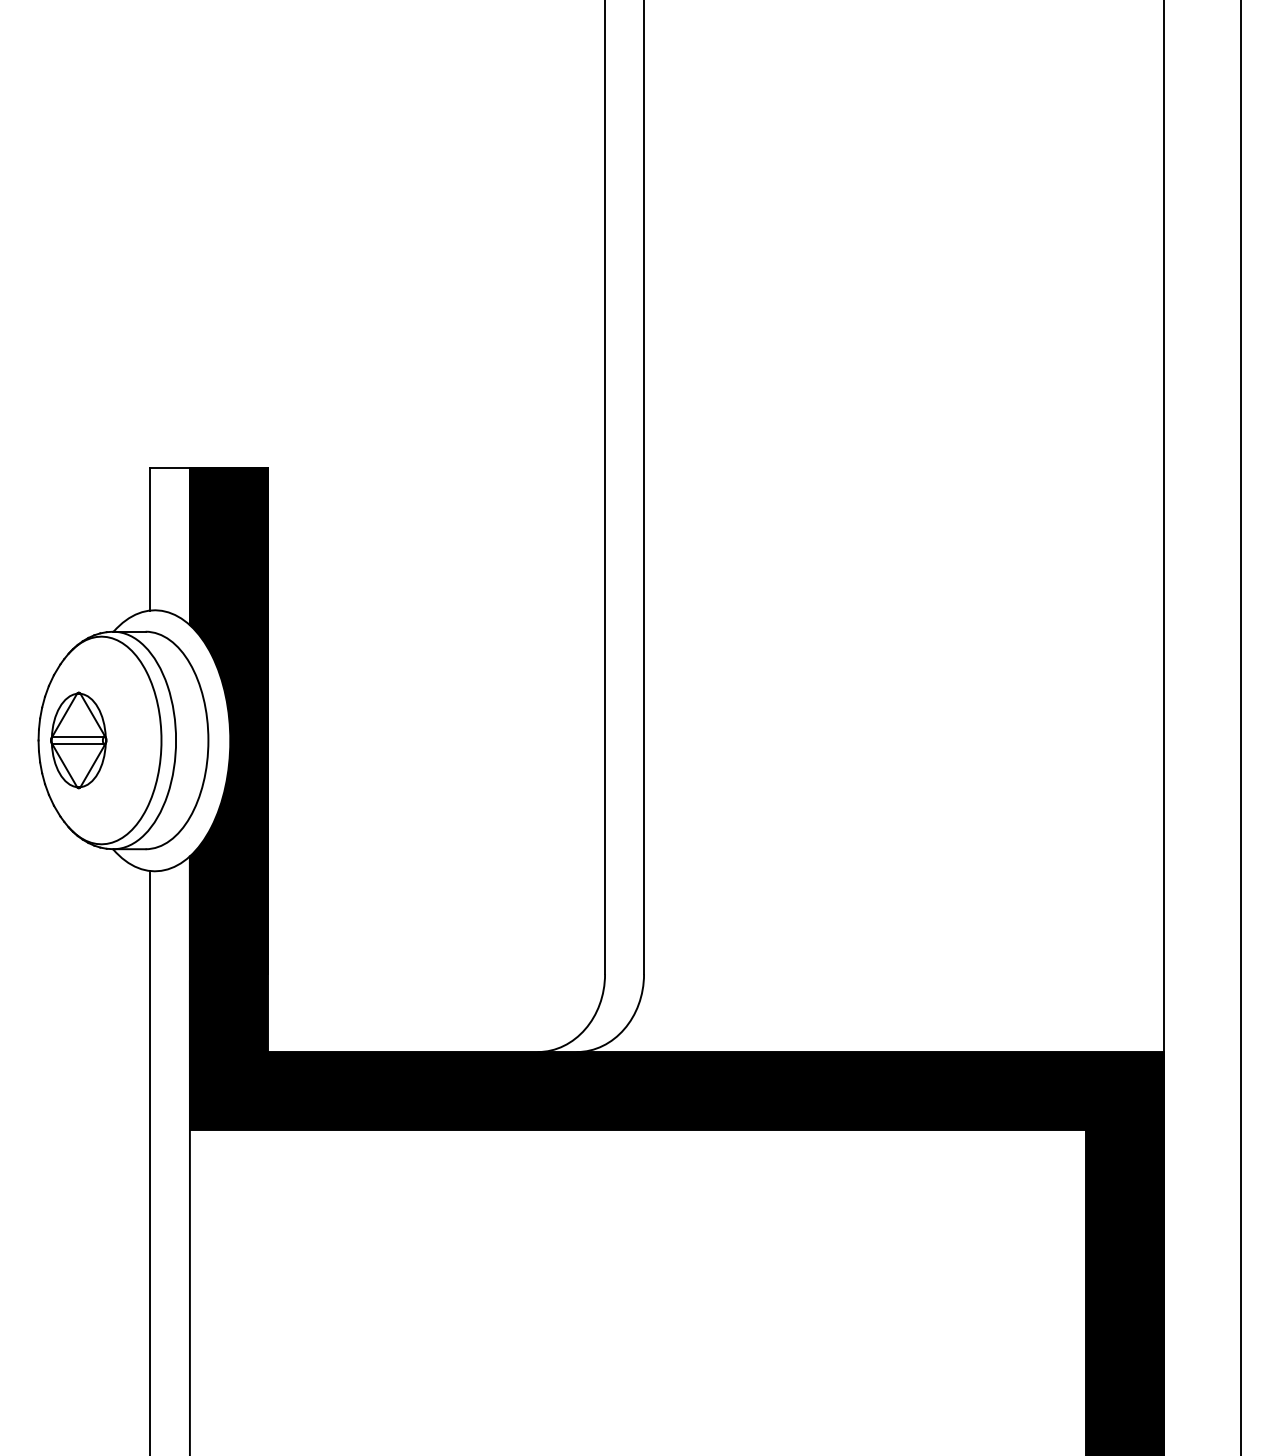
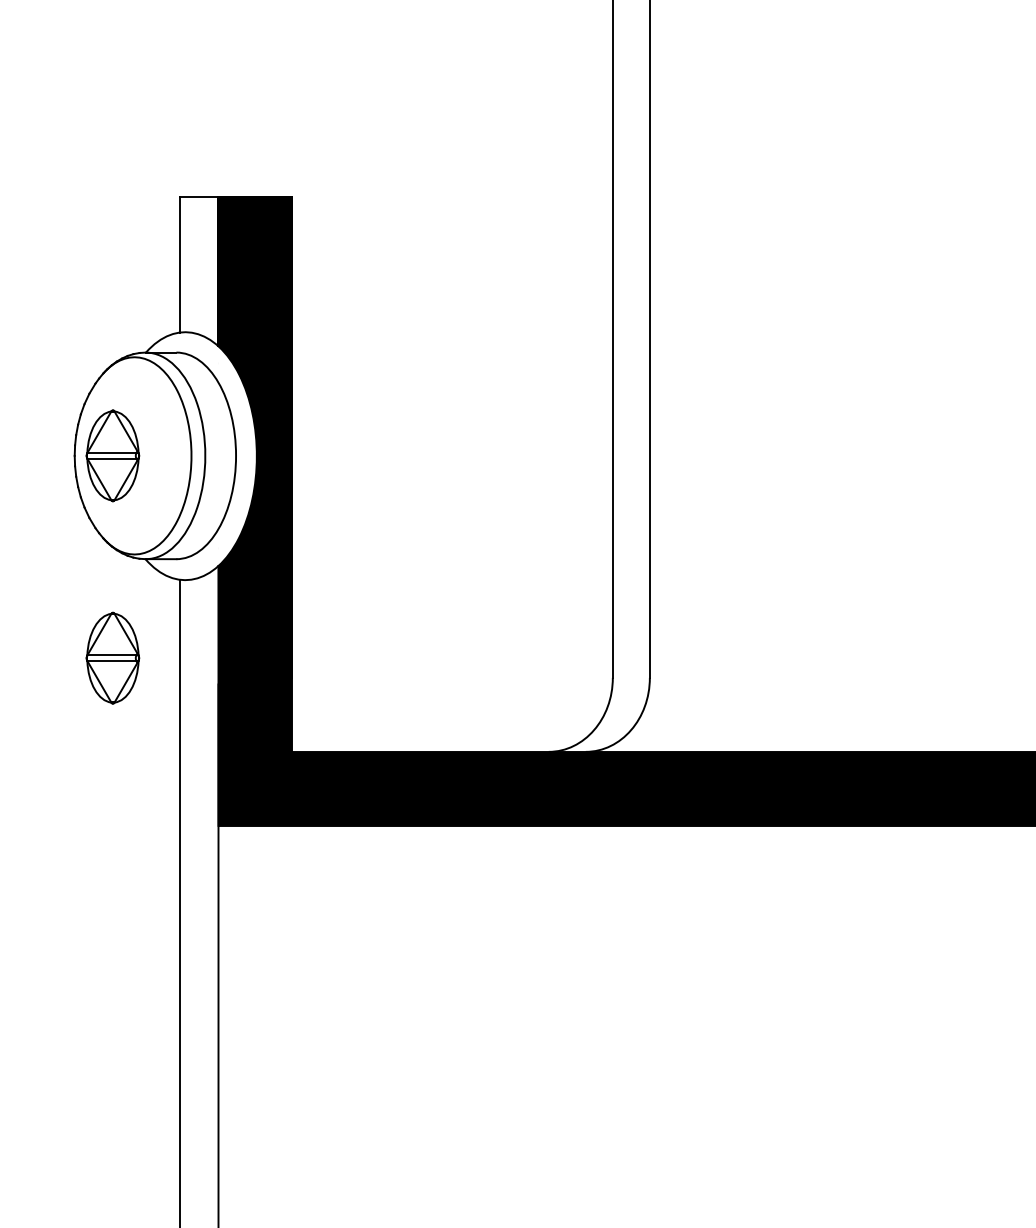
part: (78, 953) -> (112, 658), added

